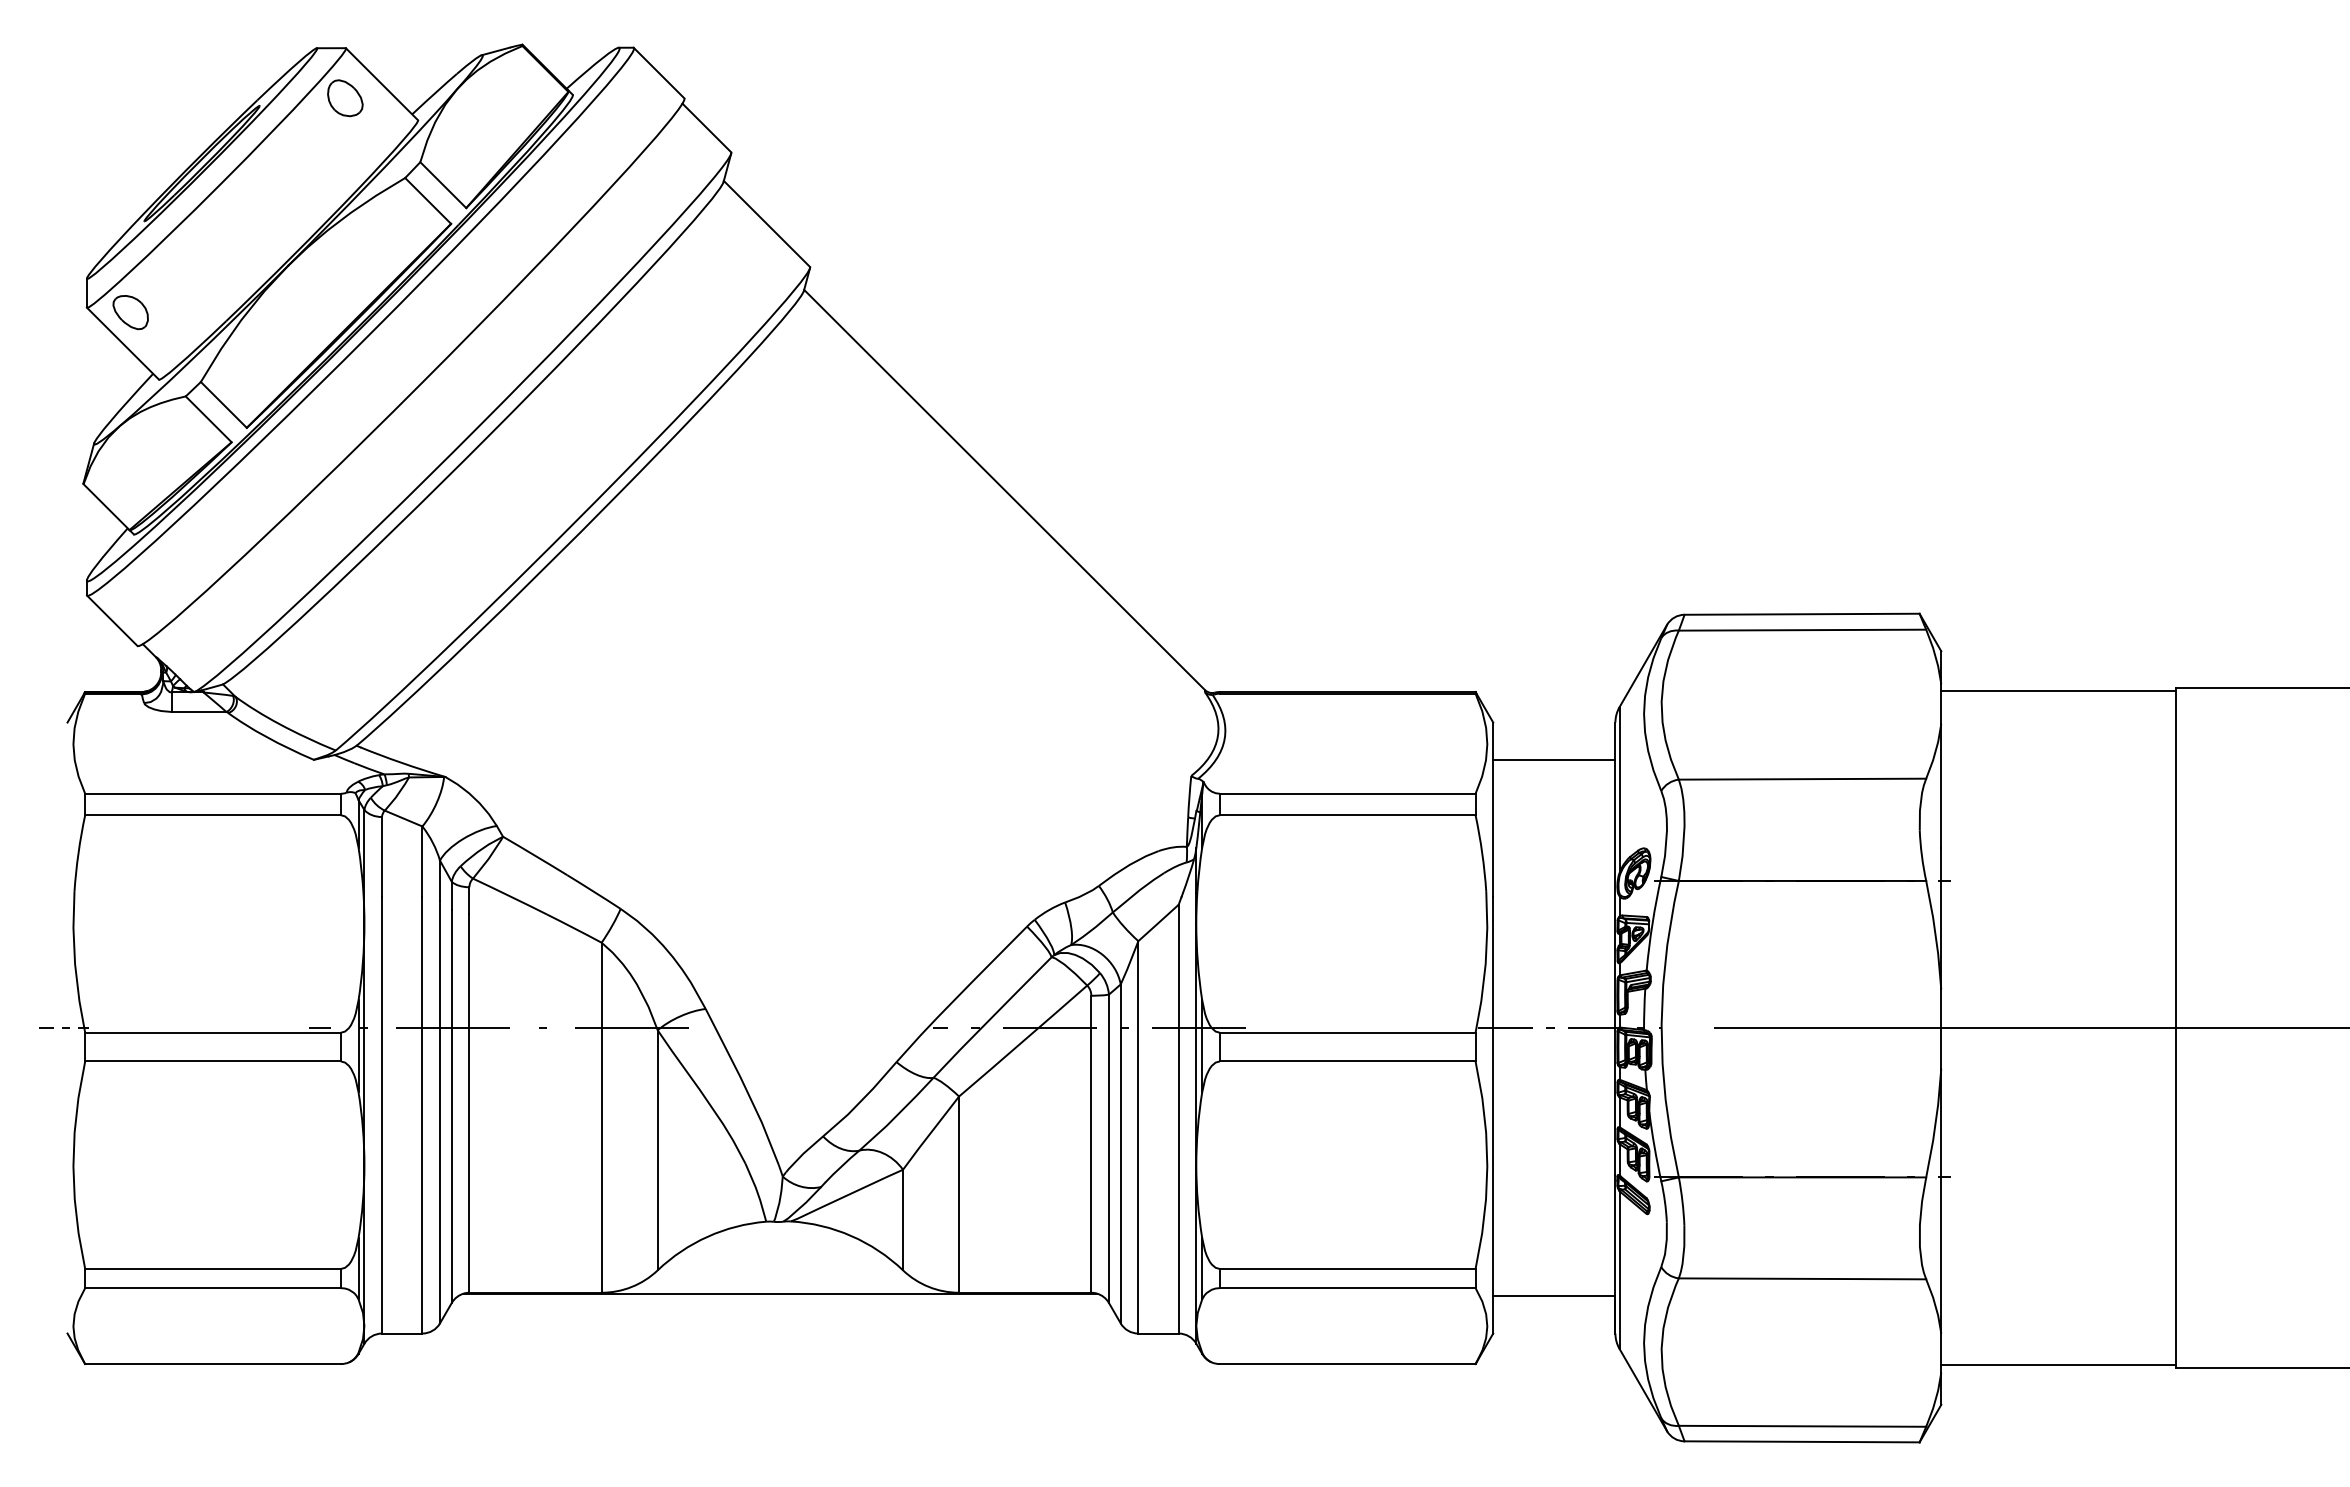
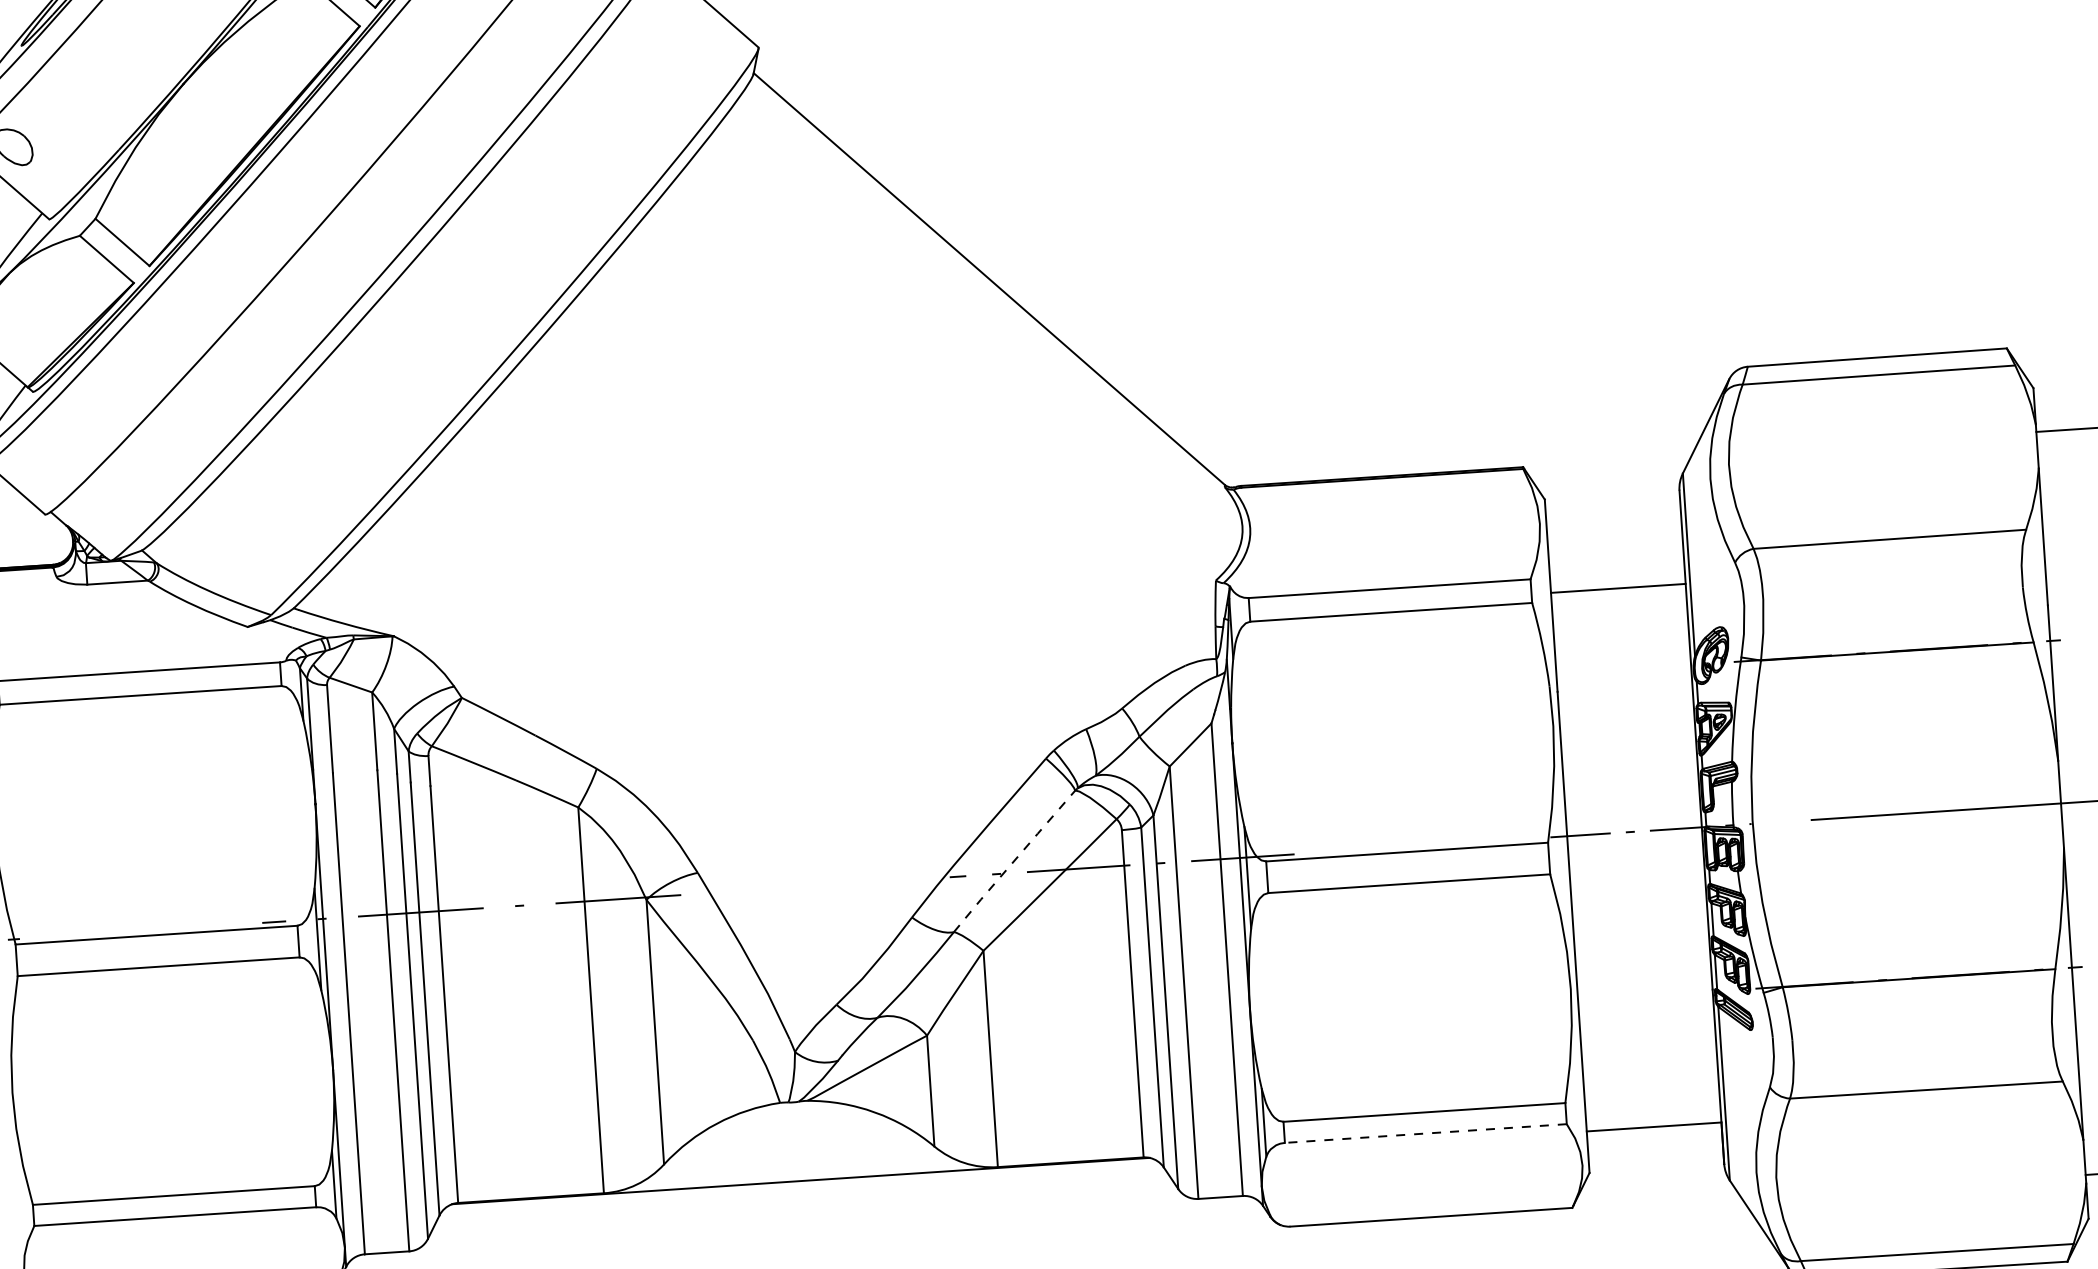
line: (1554, 760) -> (1618, 588), moved
line: (992, 1017) -> (1014, 861), solid -> dashed
line: (1347, 1288) -> (1425, 1133), solid -> dashed

